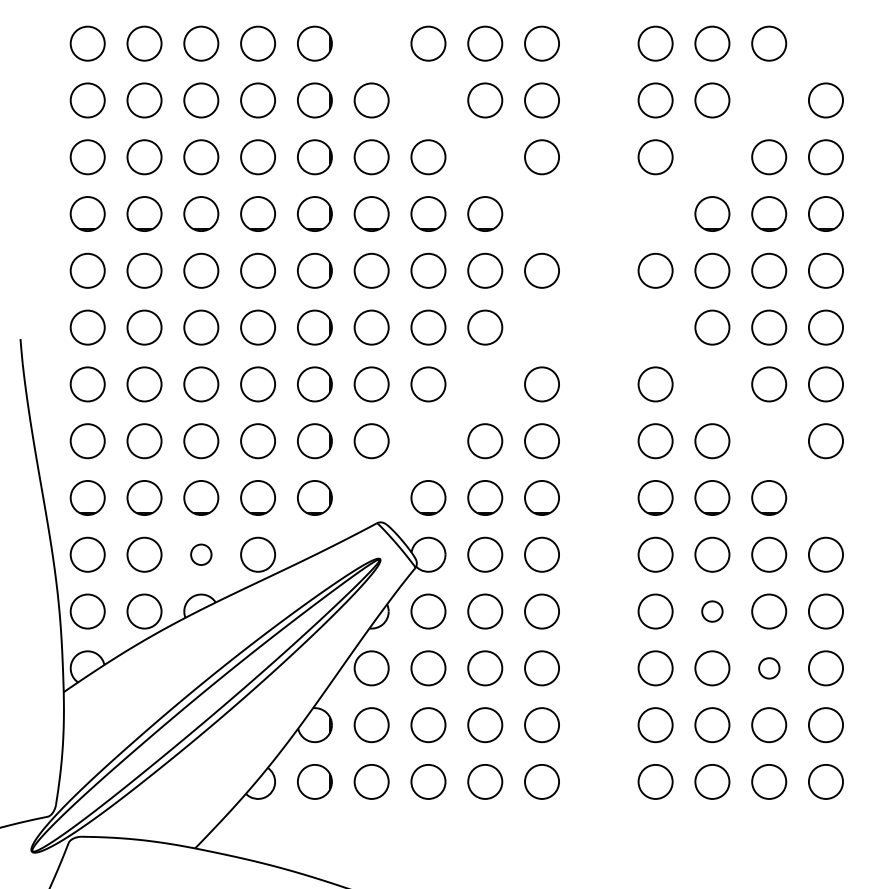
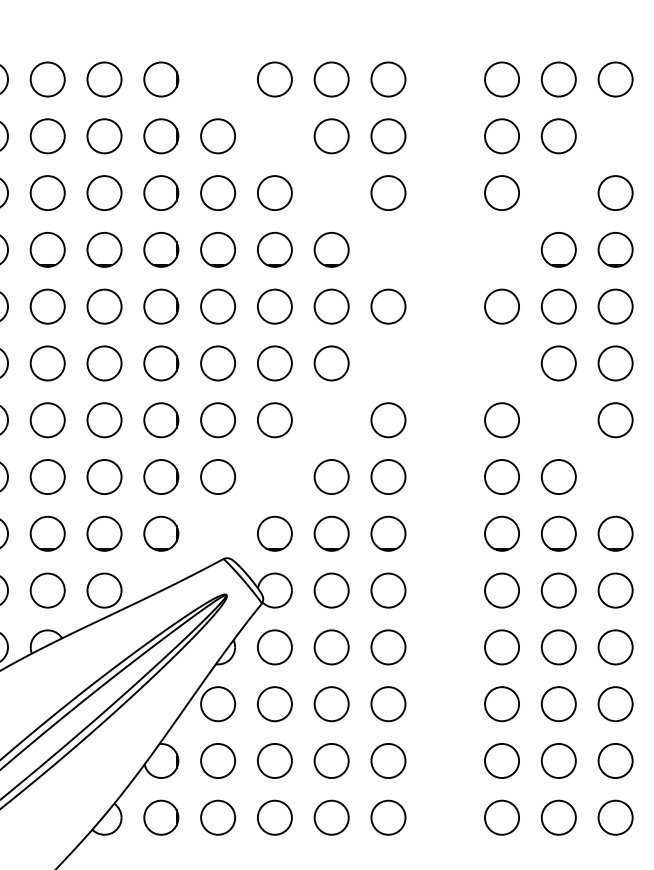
circle: (201, 554) -> (47, 590), size x1.67
circle: (712, 611) -> (558, 647), size x1.67
circle: (769, 668) -> (615, 704), size x1.67

